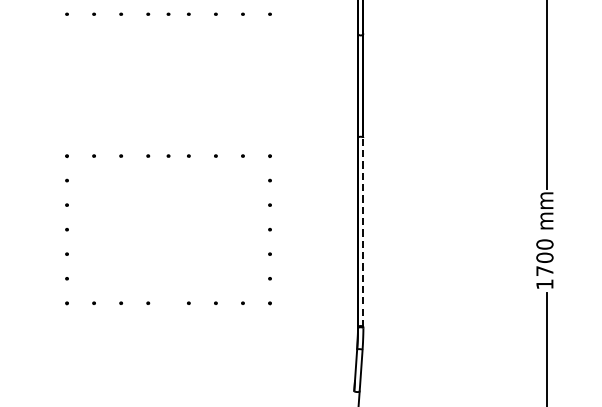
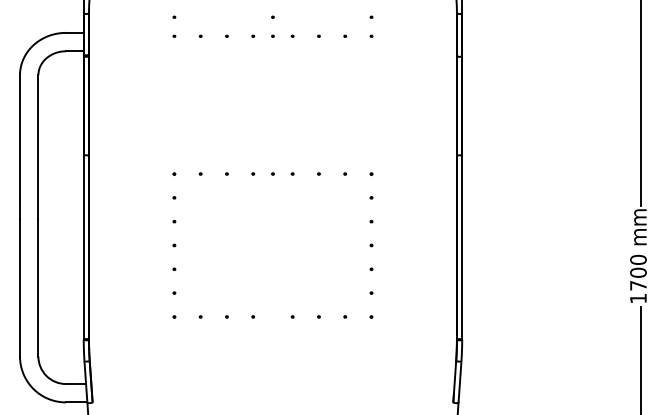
line: (363, 232) -> (462, 248), dashed -> solid

